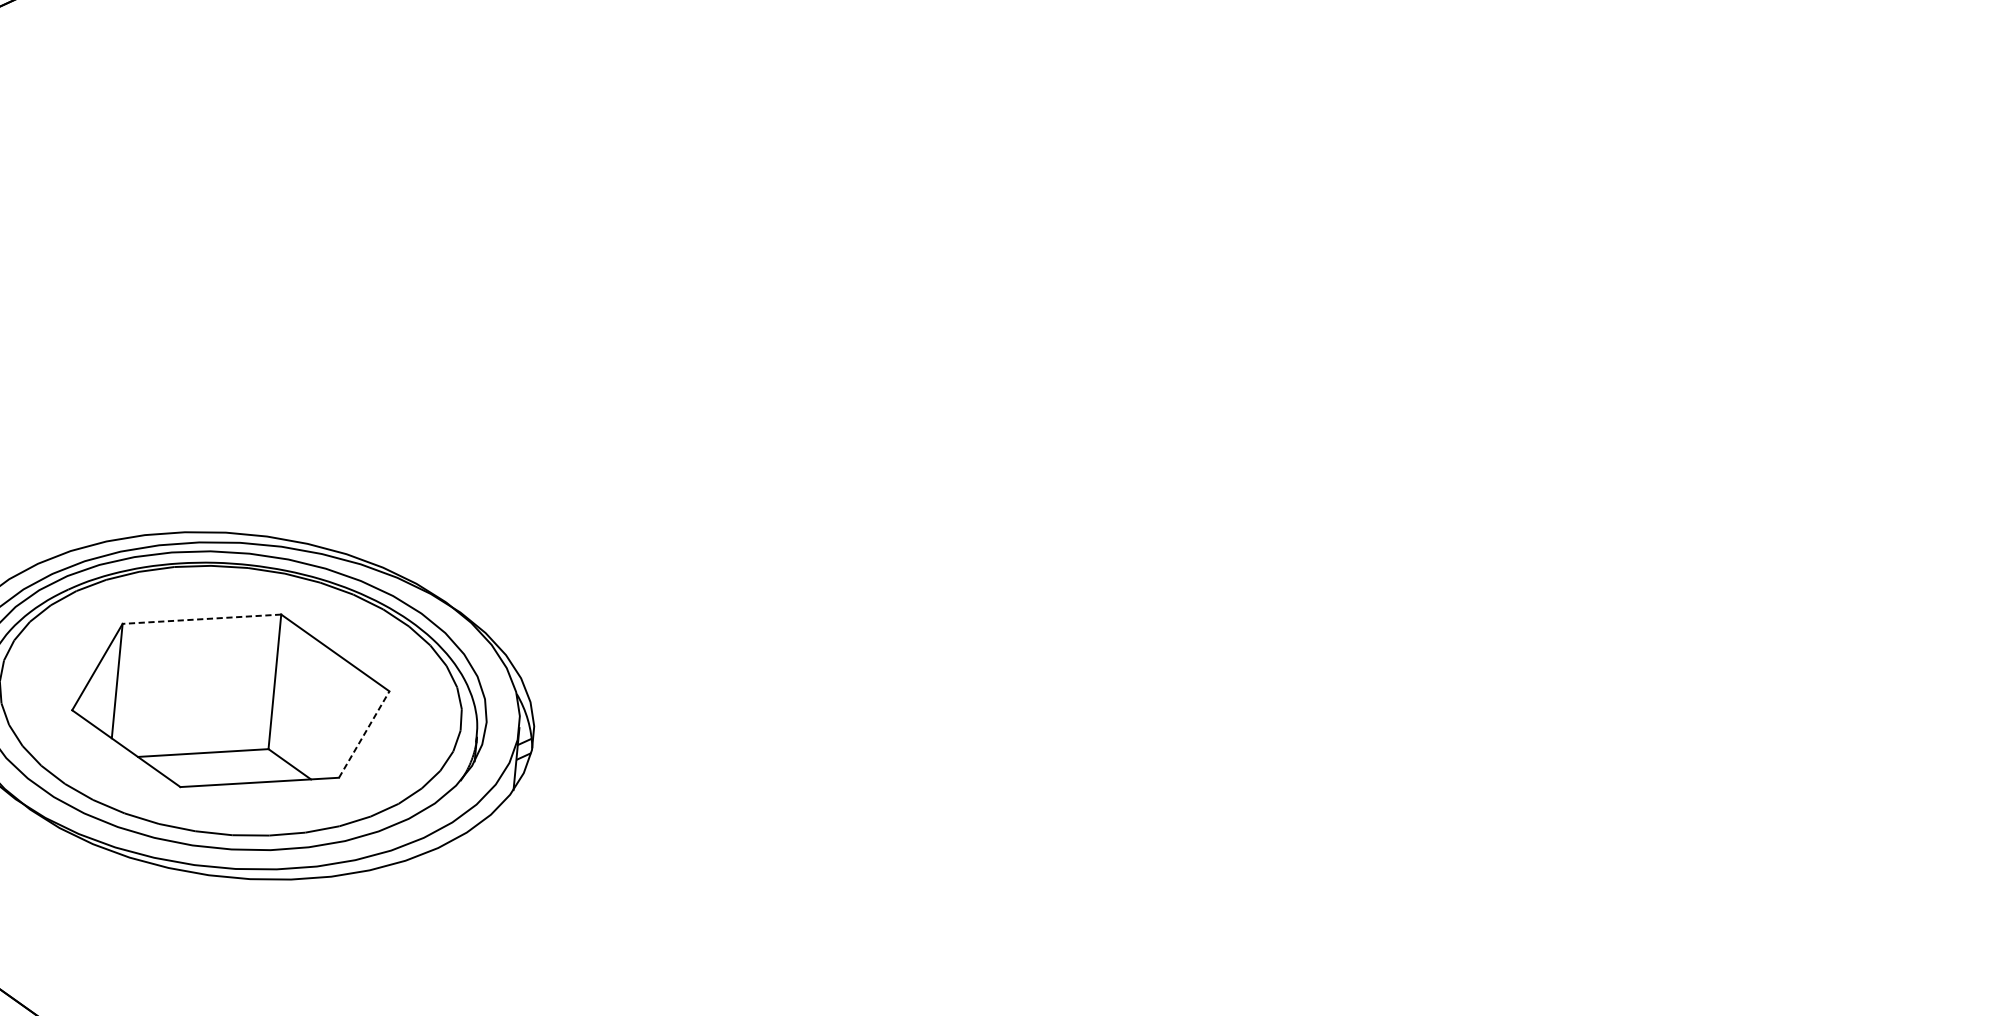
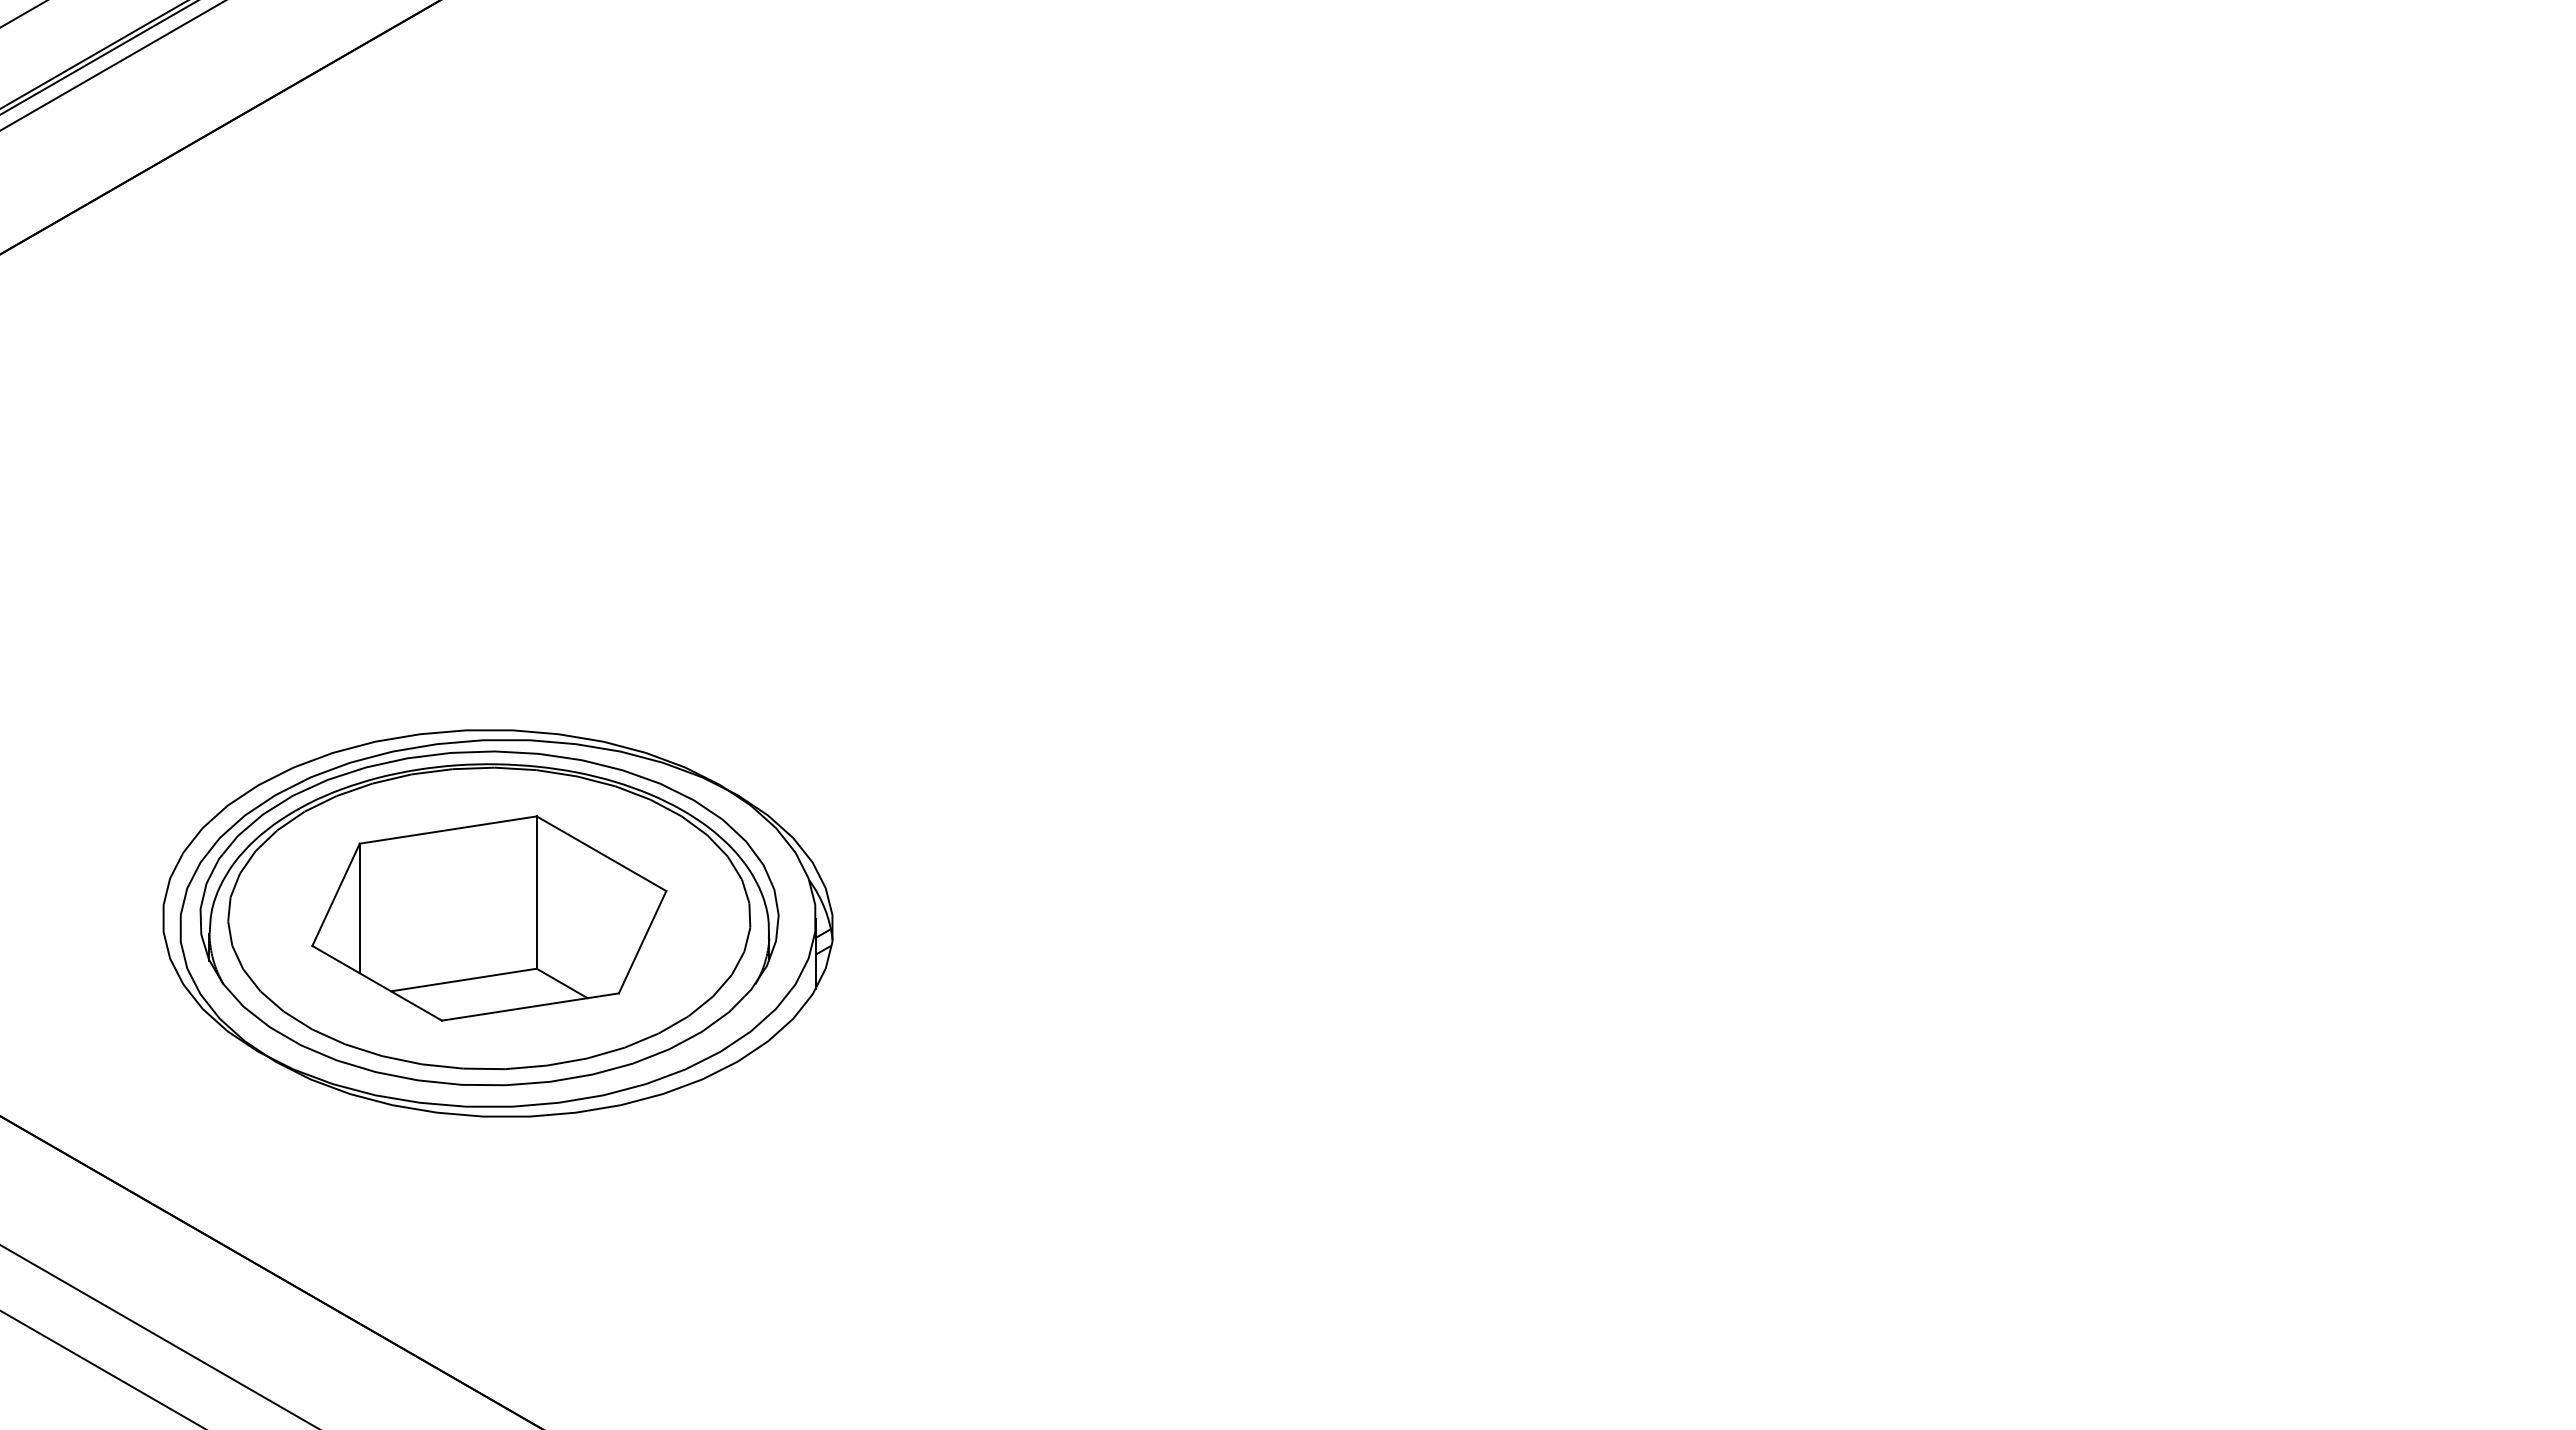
line: (202, 619) -> (448, 830), dashed -> solid
line: (364, 733) -> (642, 941), dashed -> solid

